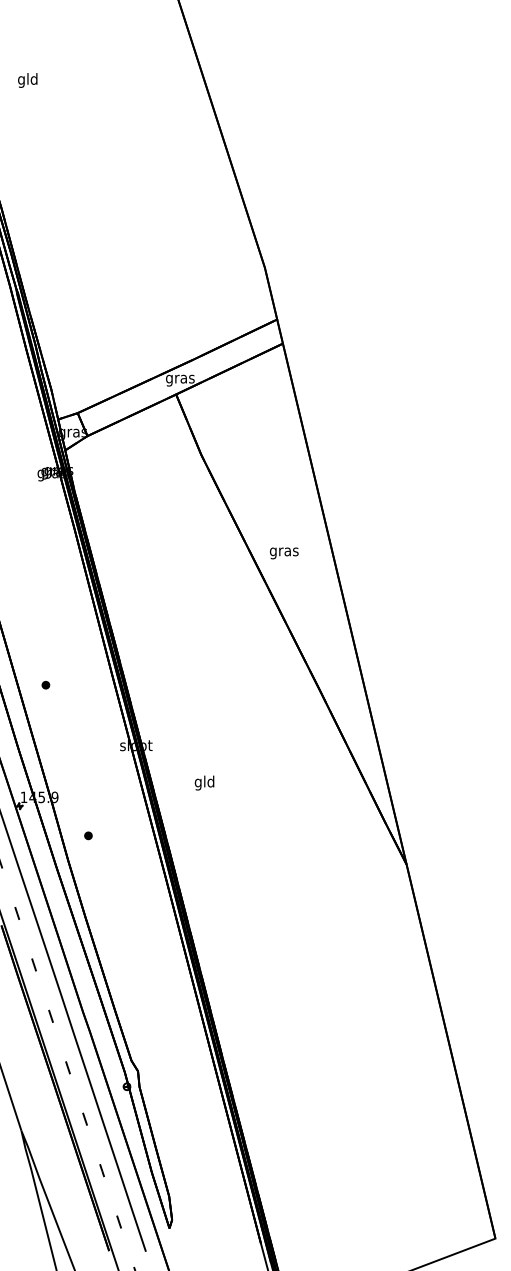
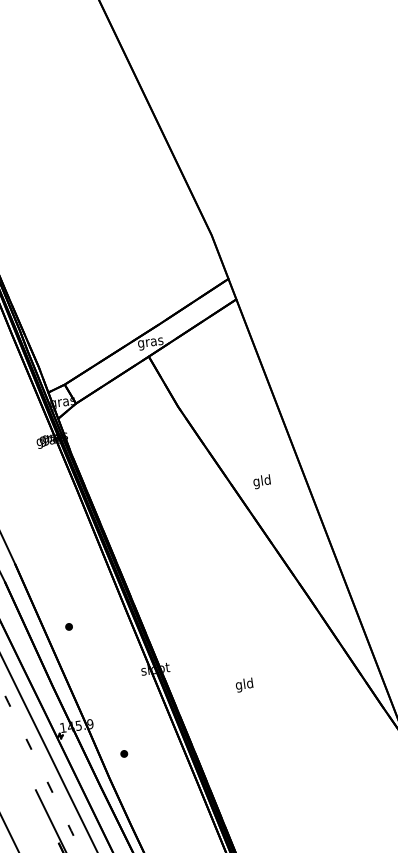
text: (283, 551) -> (261, 481), gras -> gld
text: (204, 782) -> (244, 684), moved

